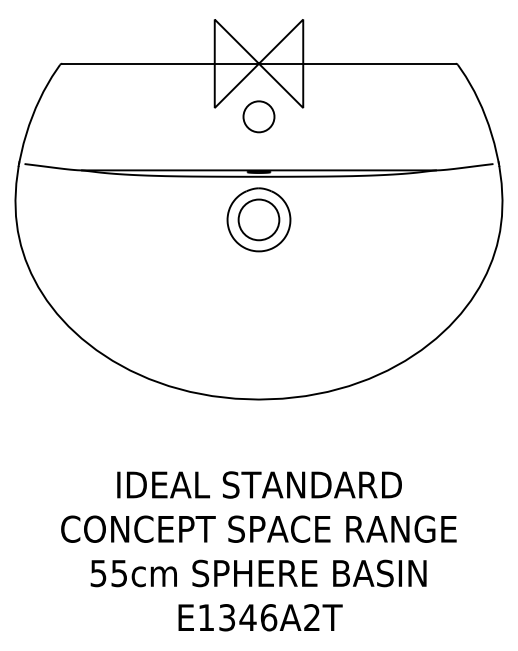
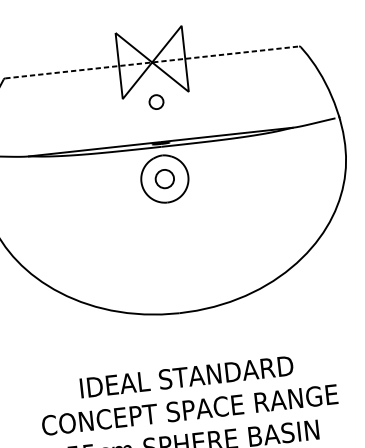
line: (259, 63) -> (152, 62), solid -> dashed
circle: (258, 116) -> (156, 101), size x0.6
circle: (258, 219) -> (164, 178), size x0.6

